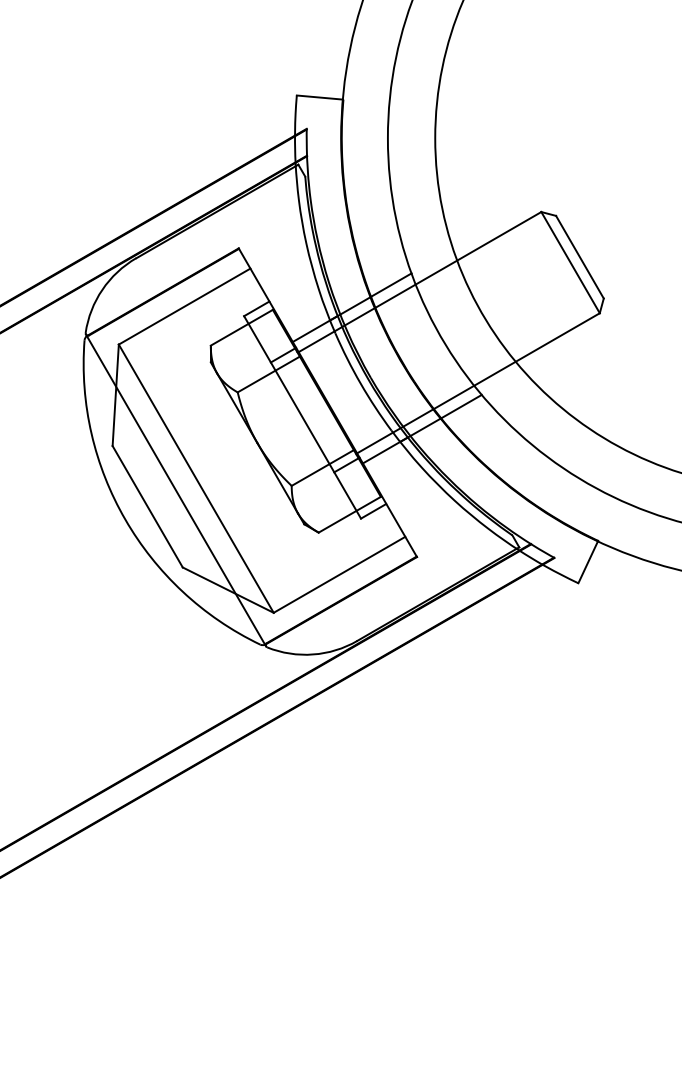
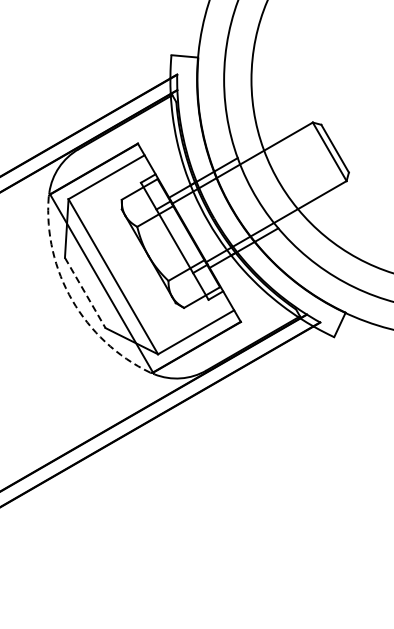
line: (148, 505) -> (85, 292), solid -> dashed
arc: (125, 519) -> (72, 300), solid -> dashed

